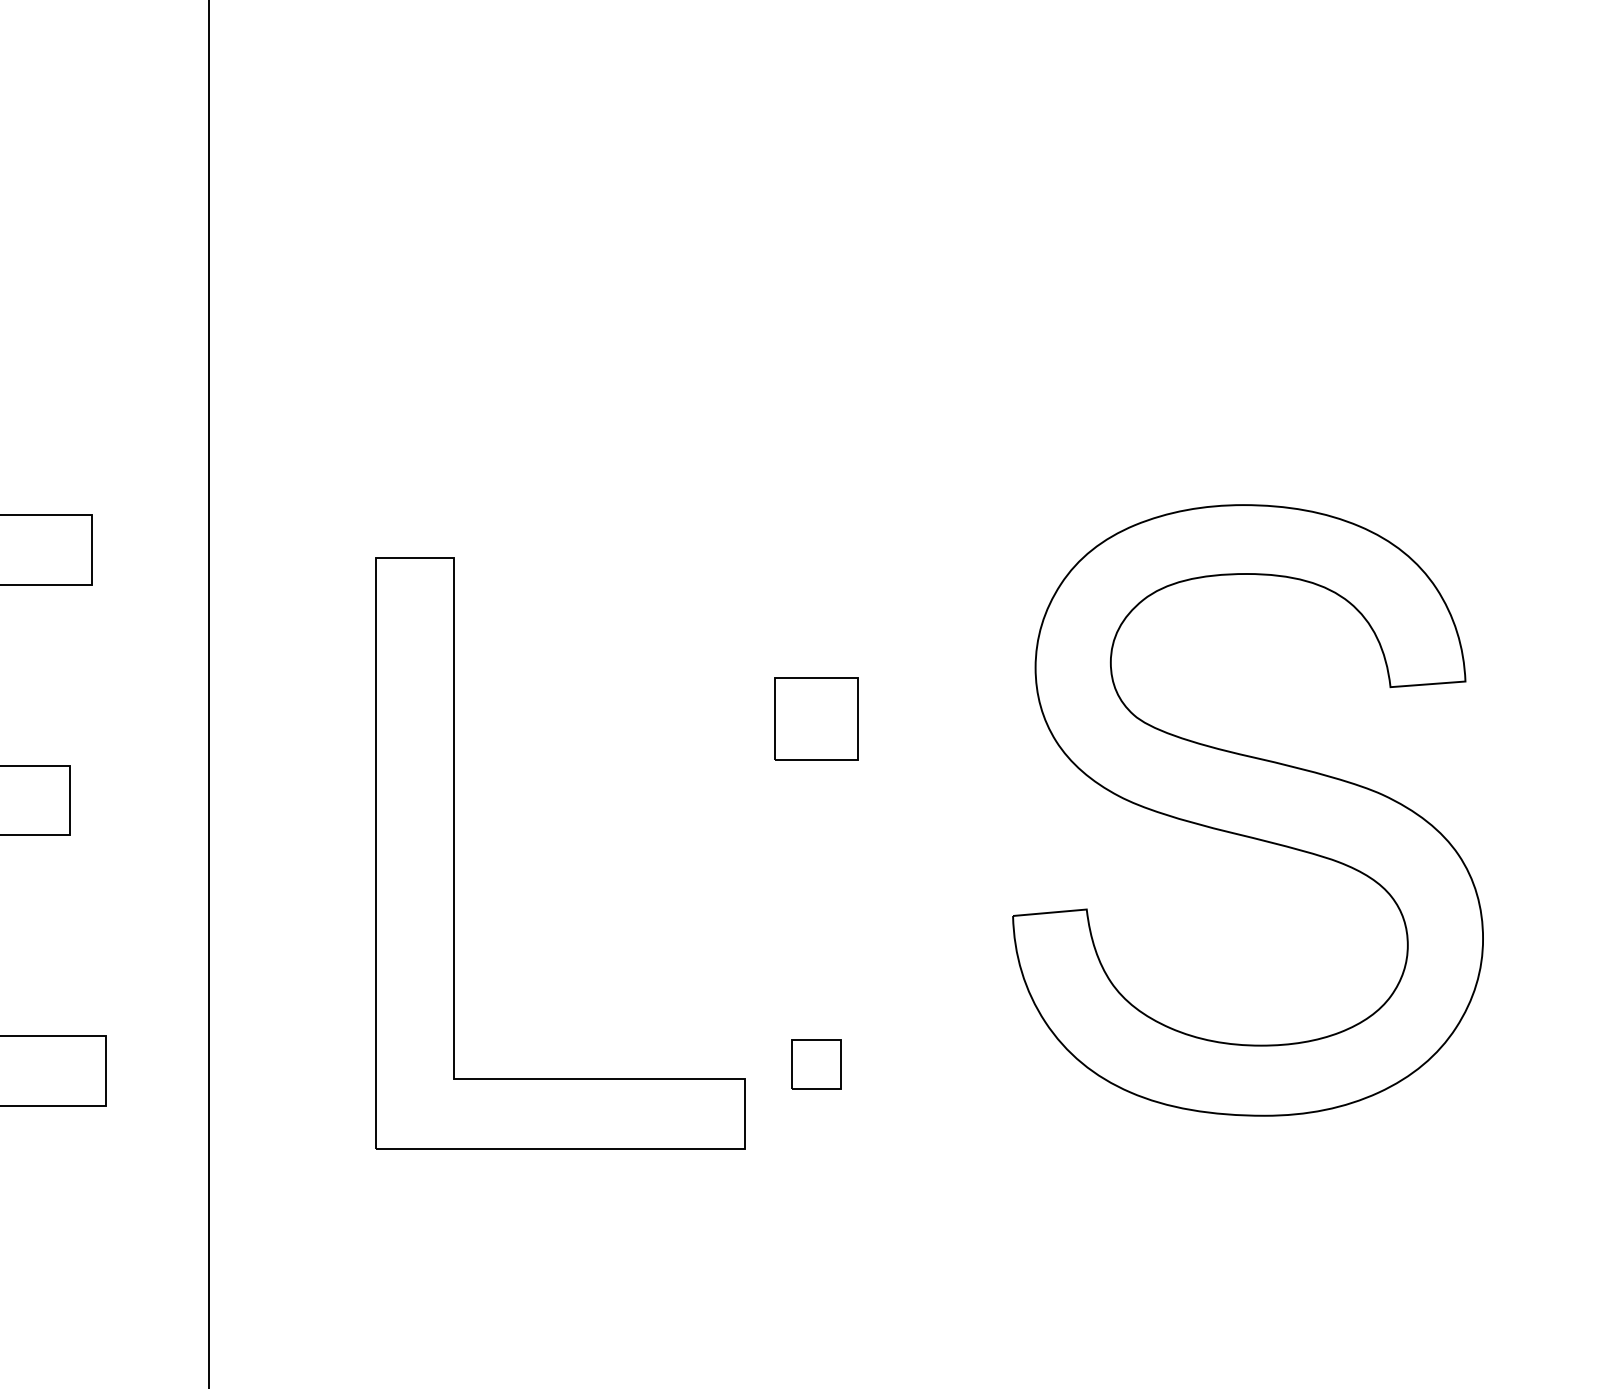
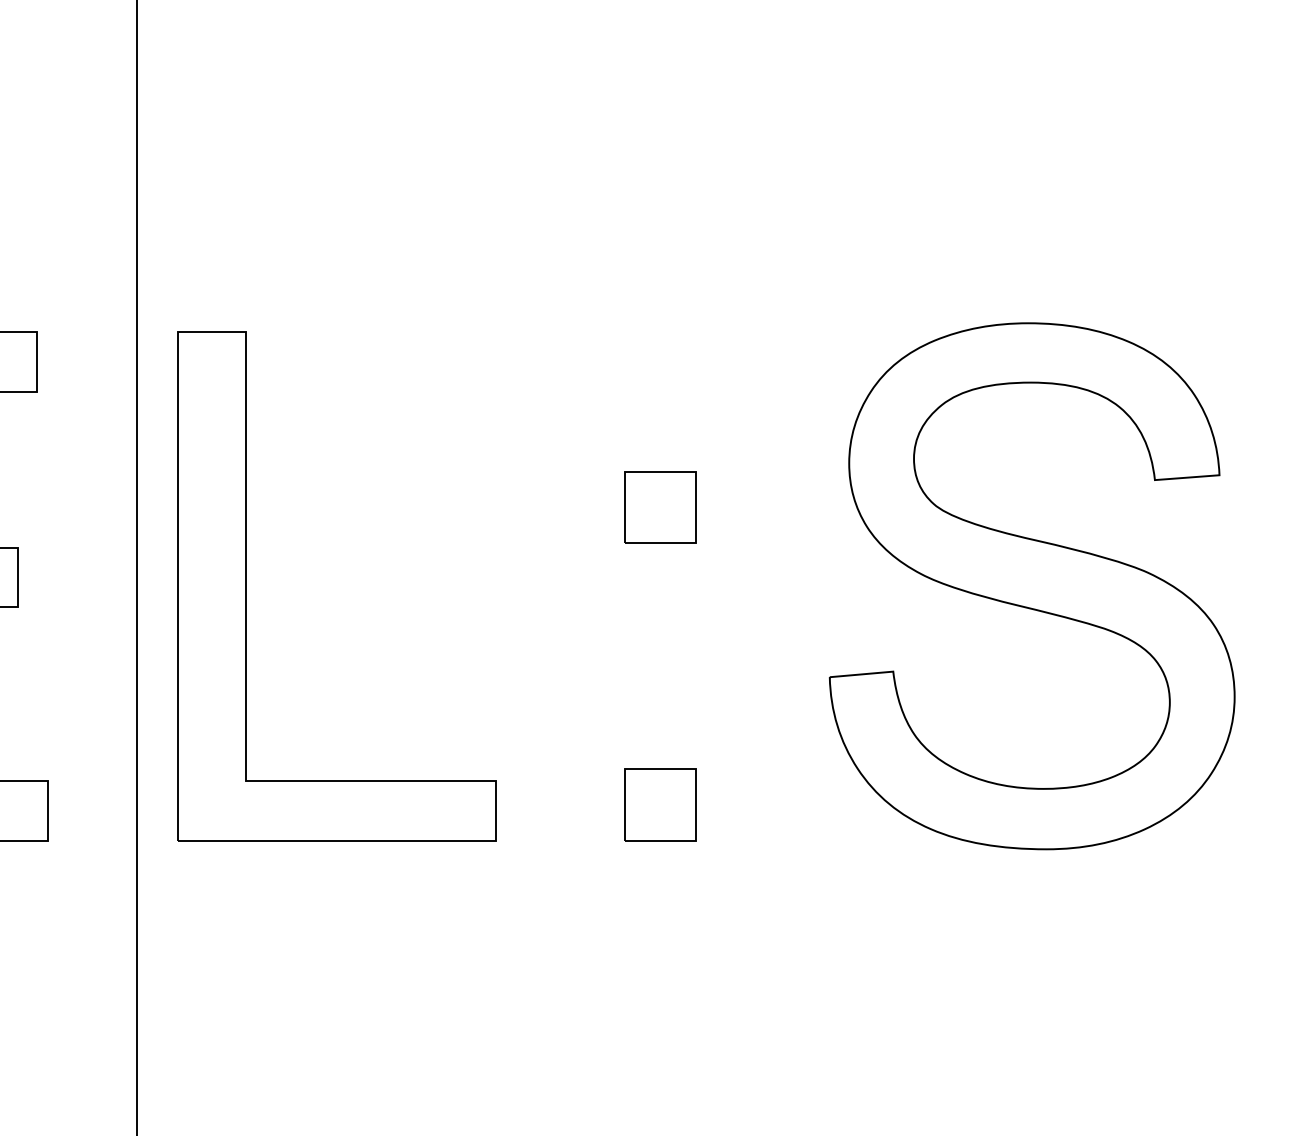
part: (454, 853) -> (246, 586), moved
part: (816, 1064) -> (660, 805), size x1.67

